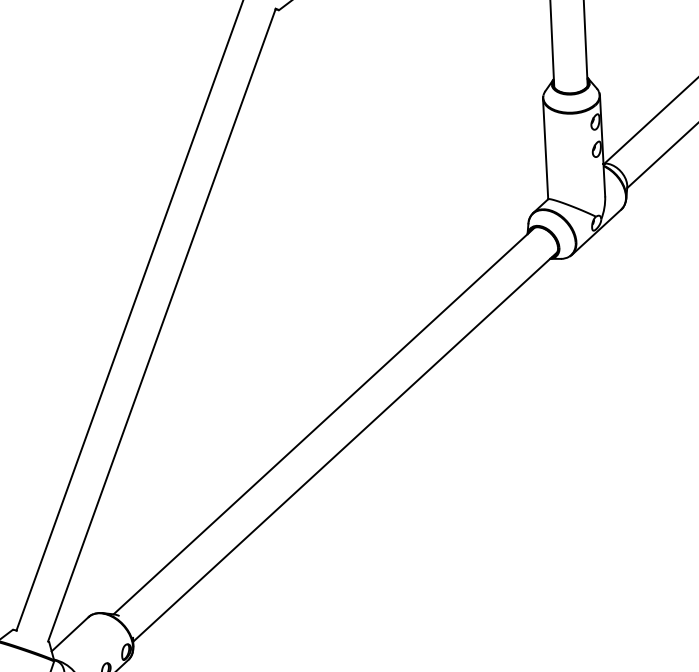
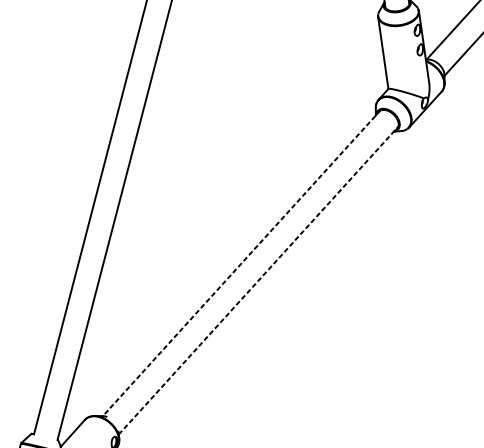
line: (324, 420) -> (241, 262), solid -> dashed
line: (345, 446) -> (258, 280), solid -> dashed

